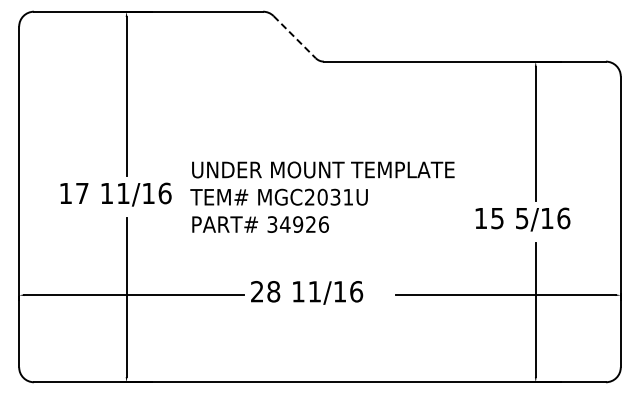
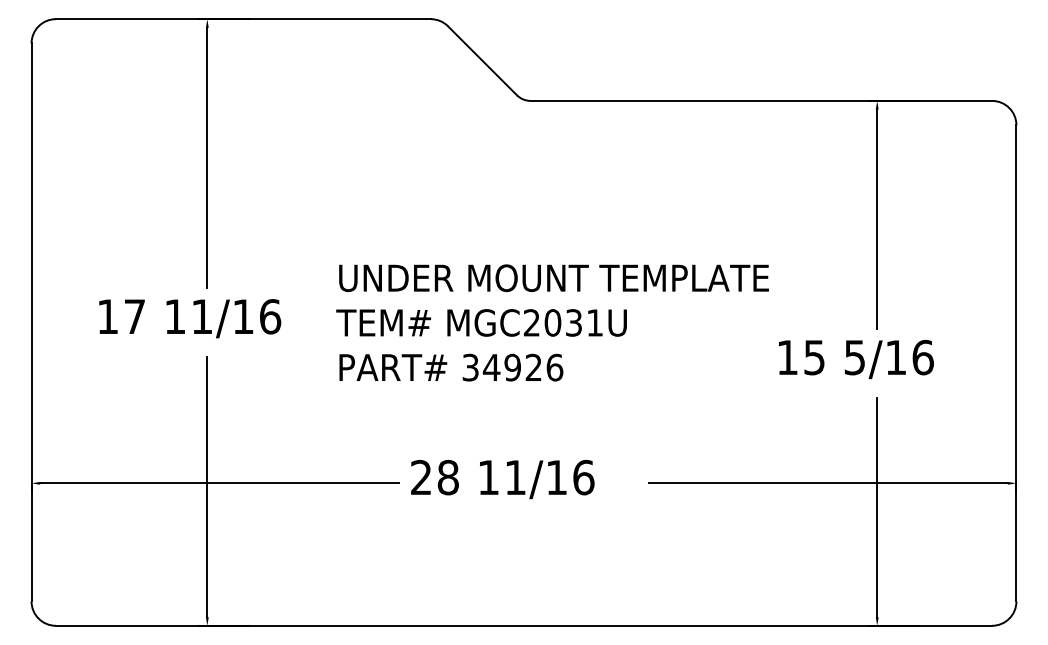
line: (294, 37) -> (482, 61), dashed -> solid
text: (322, 196) -> (552, 321), moved

